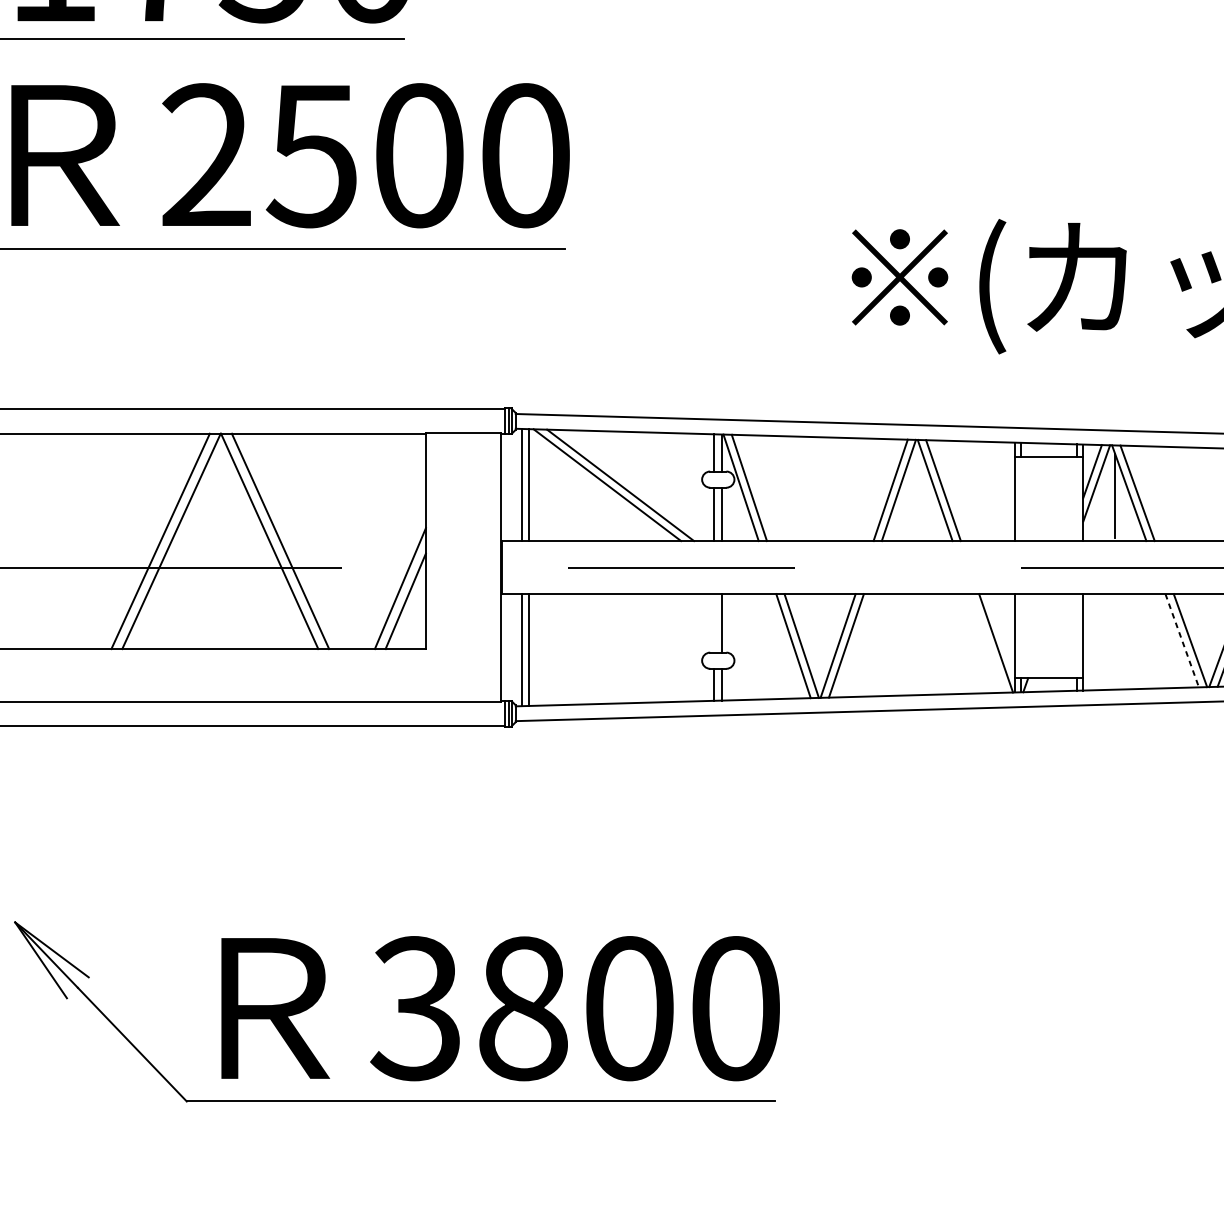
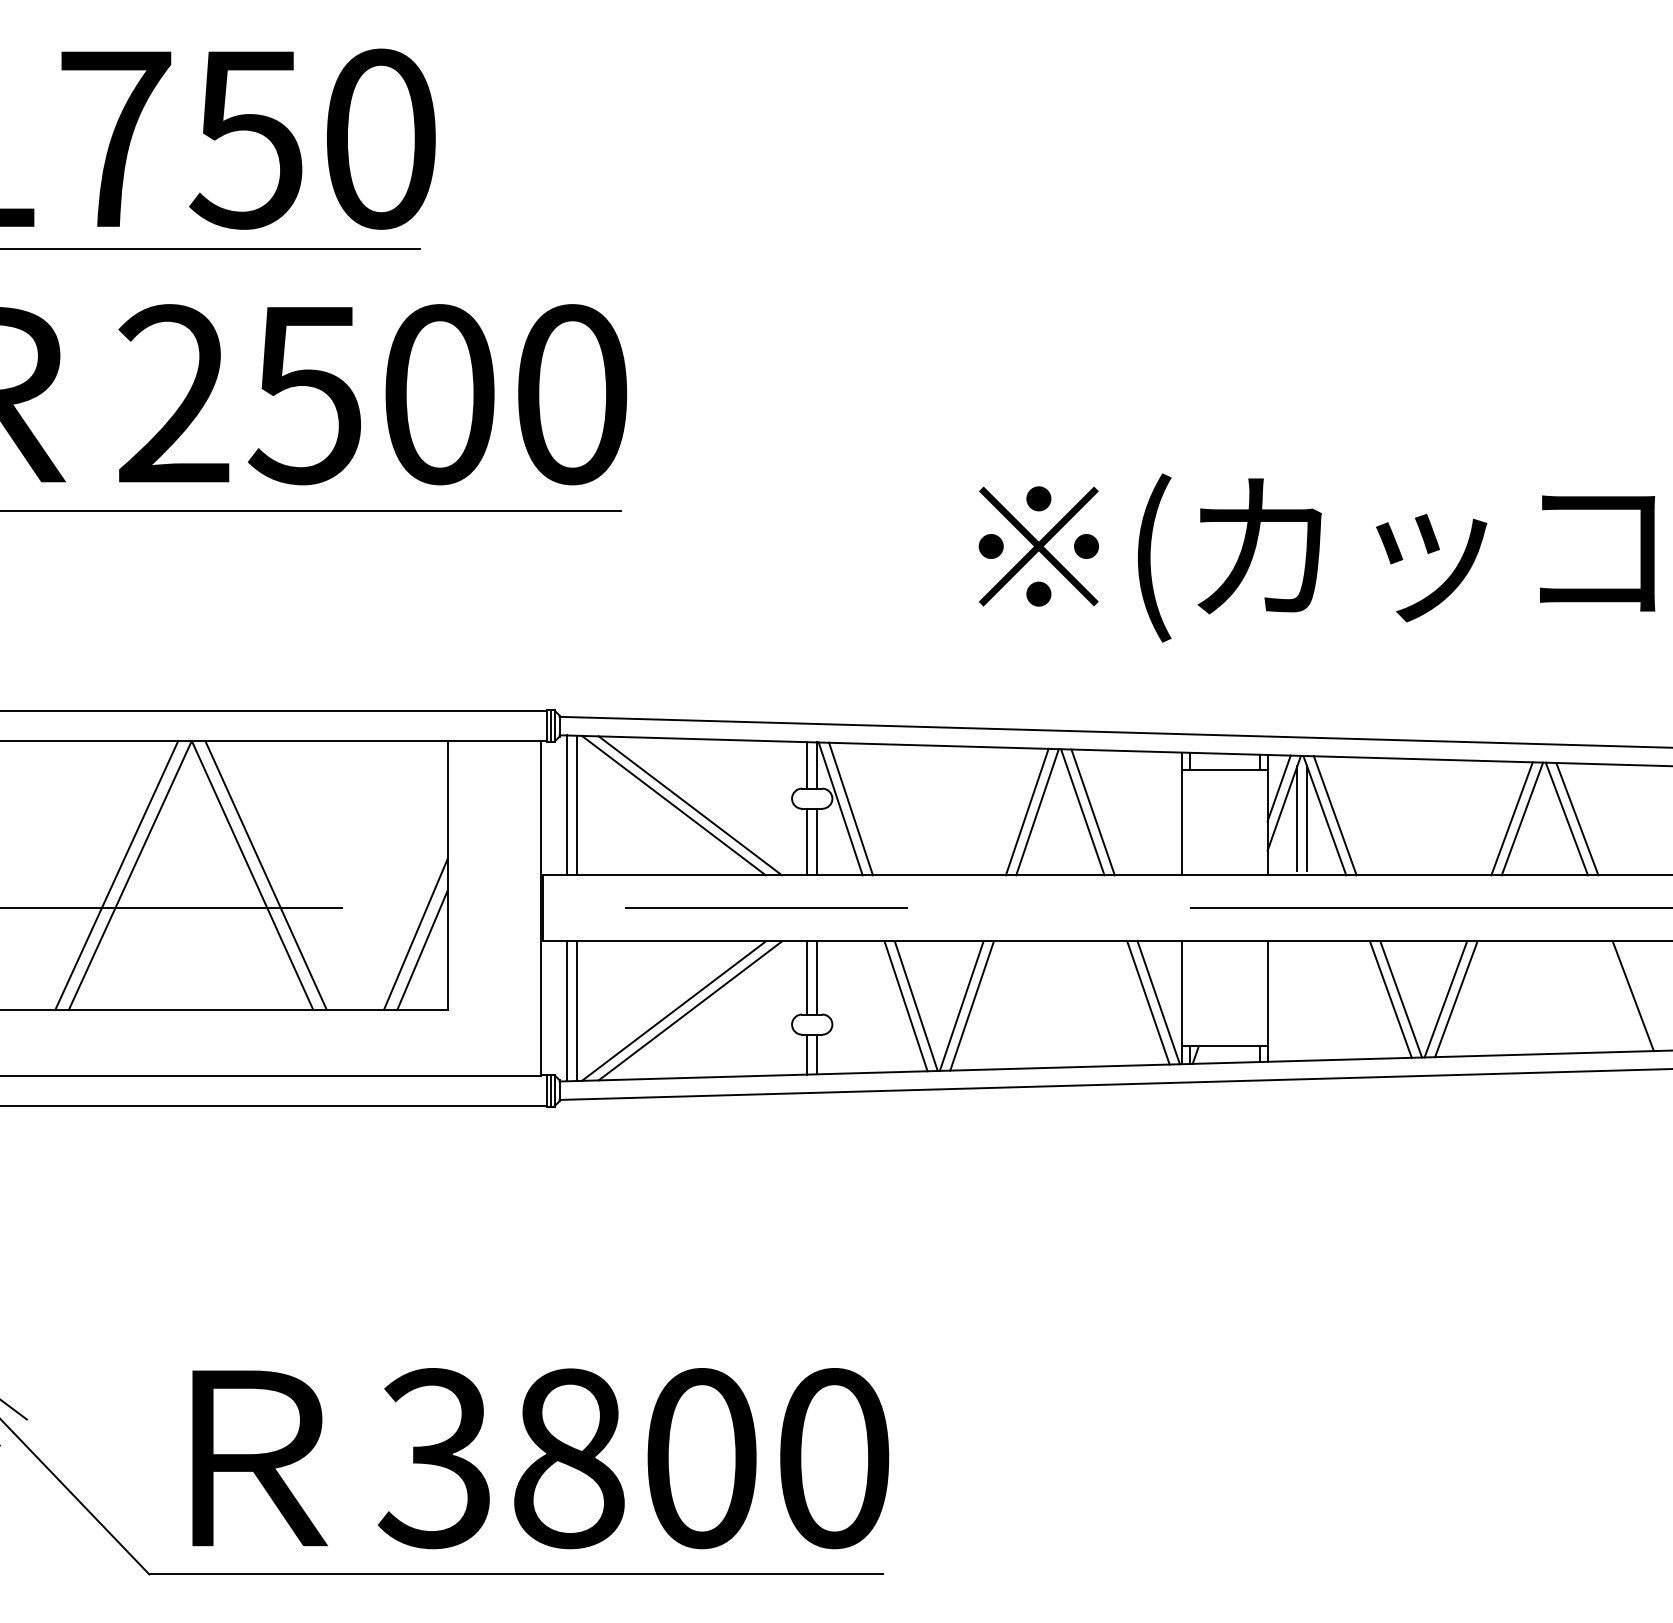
line: (1107, 495) -> (1297, 818), added
line: (714, 622) -> (807, 977), added
line: (1181, 640) -> (1390, 999), dashed -> solid
line: (987, 643) -> (1148, 1002), added
line: (607, 649) -> (673, 1010), added
line: (620, 649) -> (690, 1010), added

